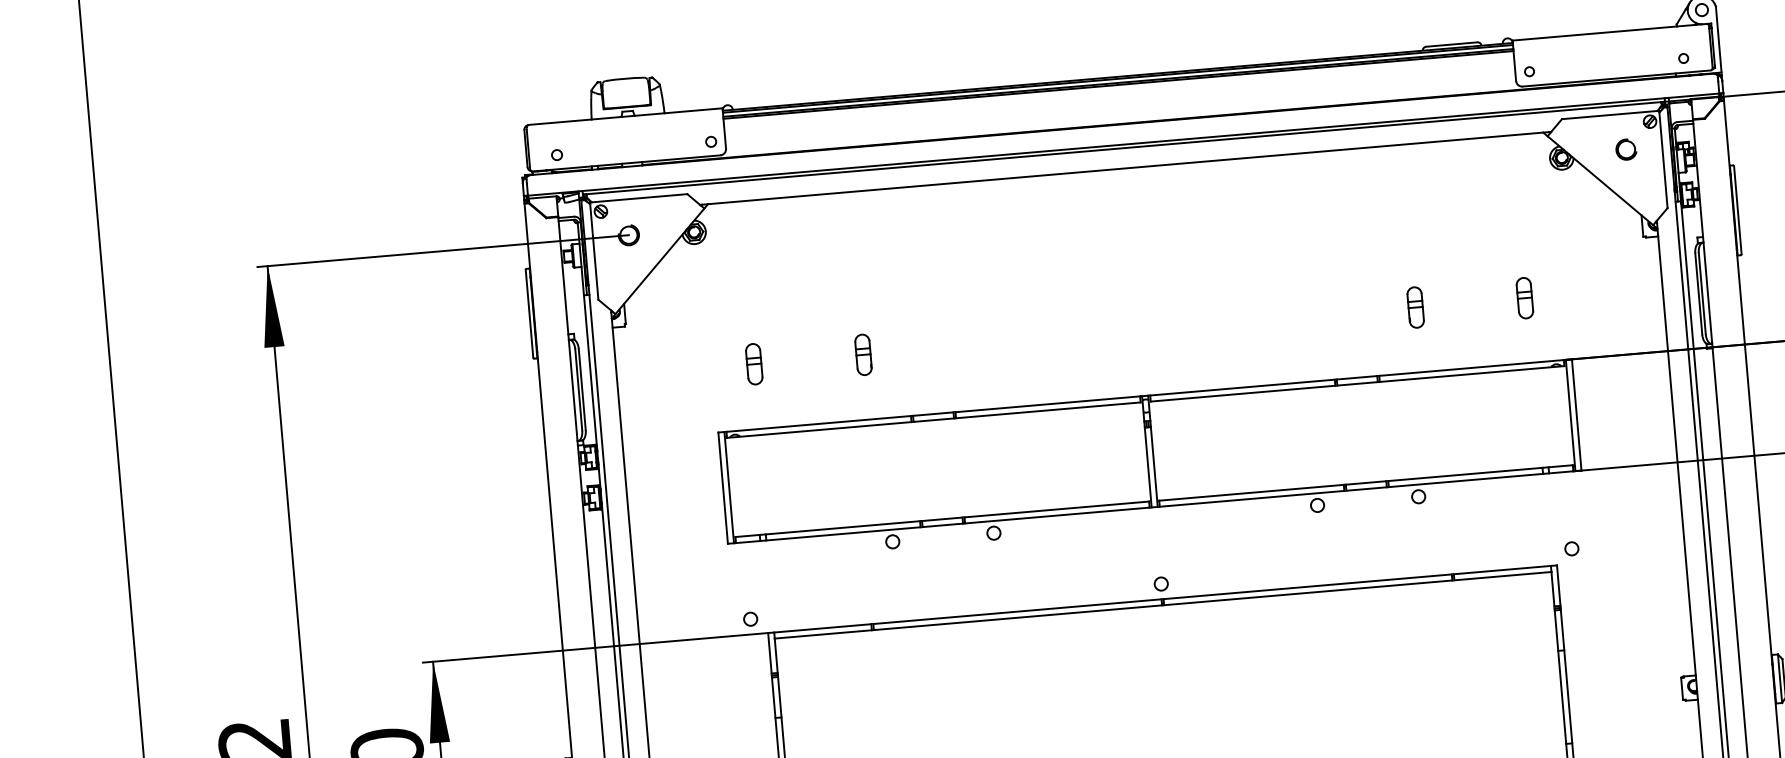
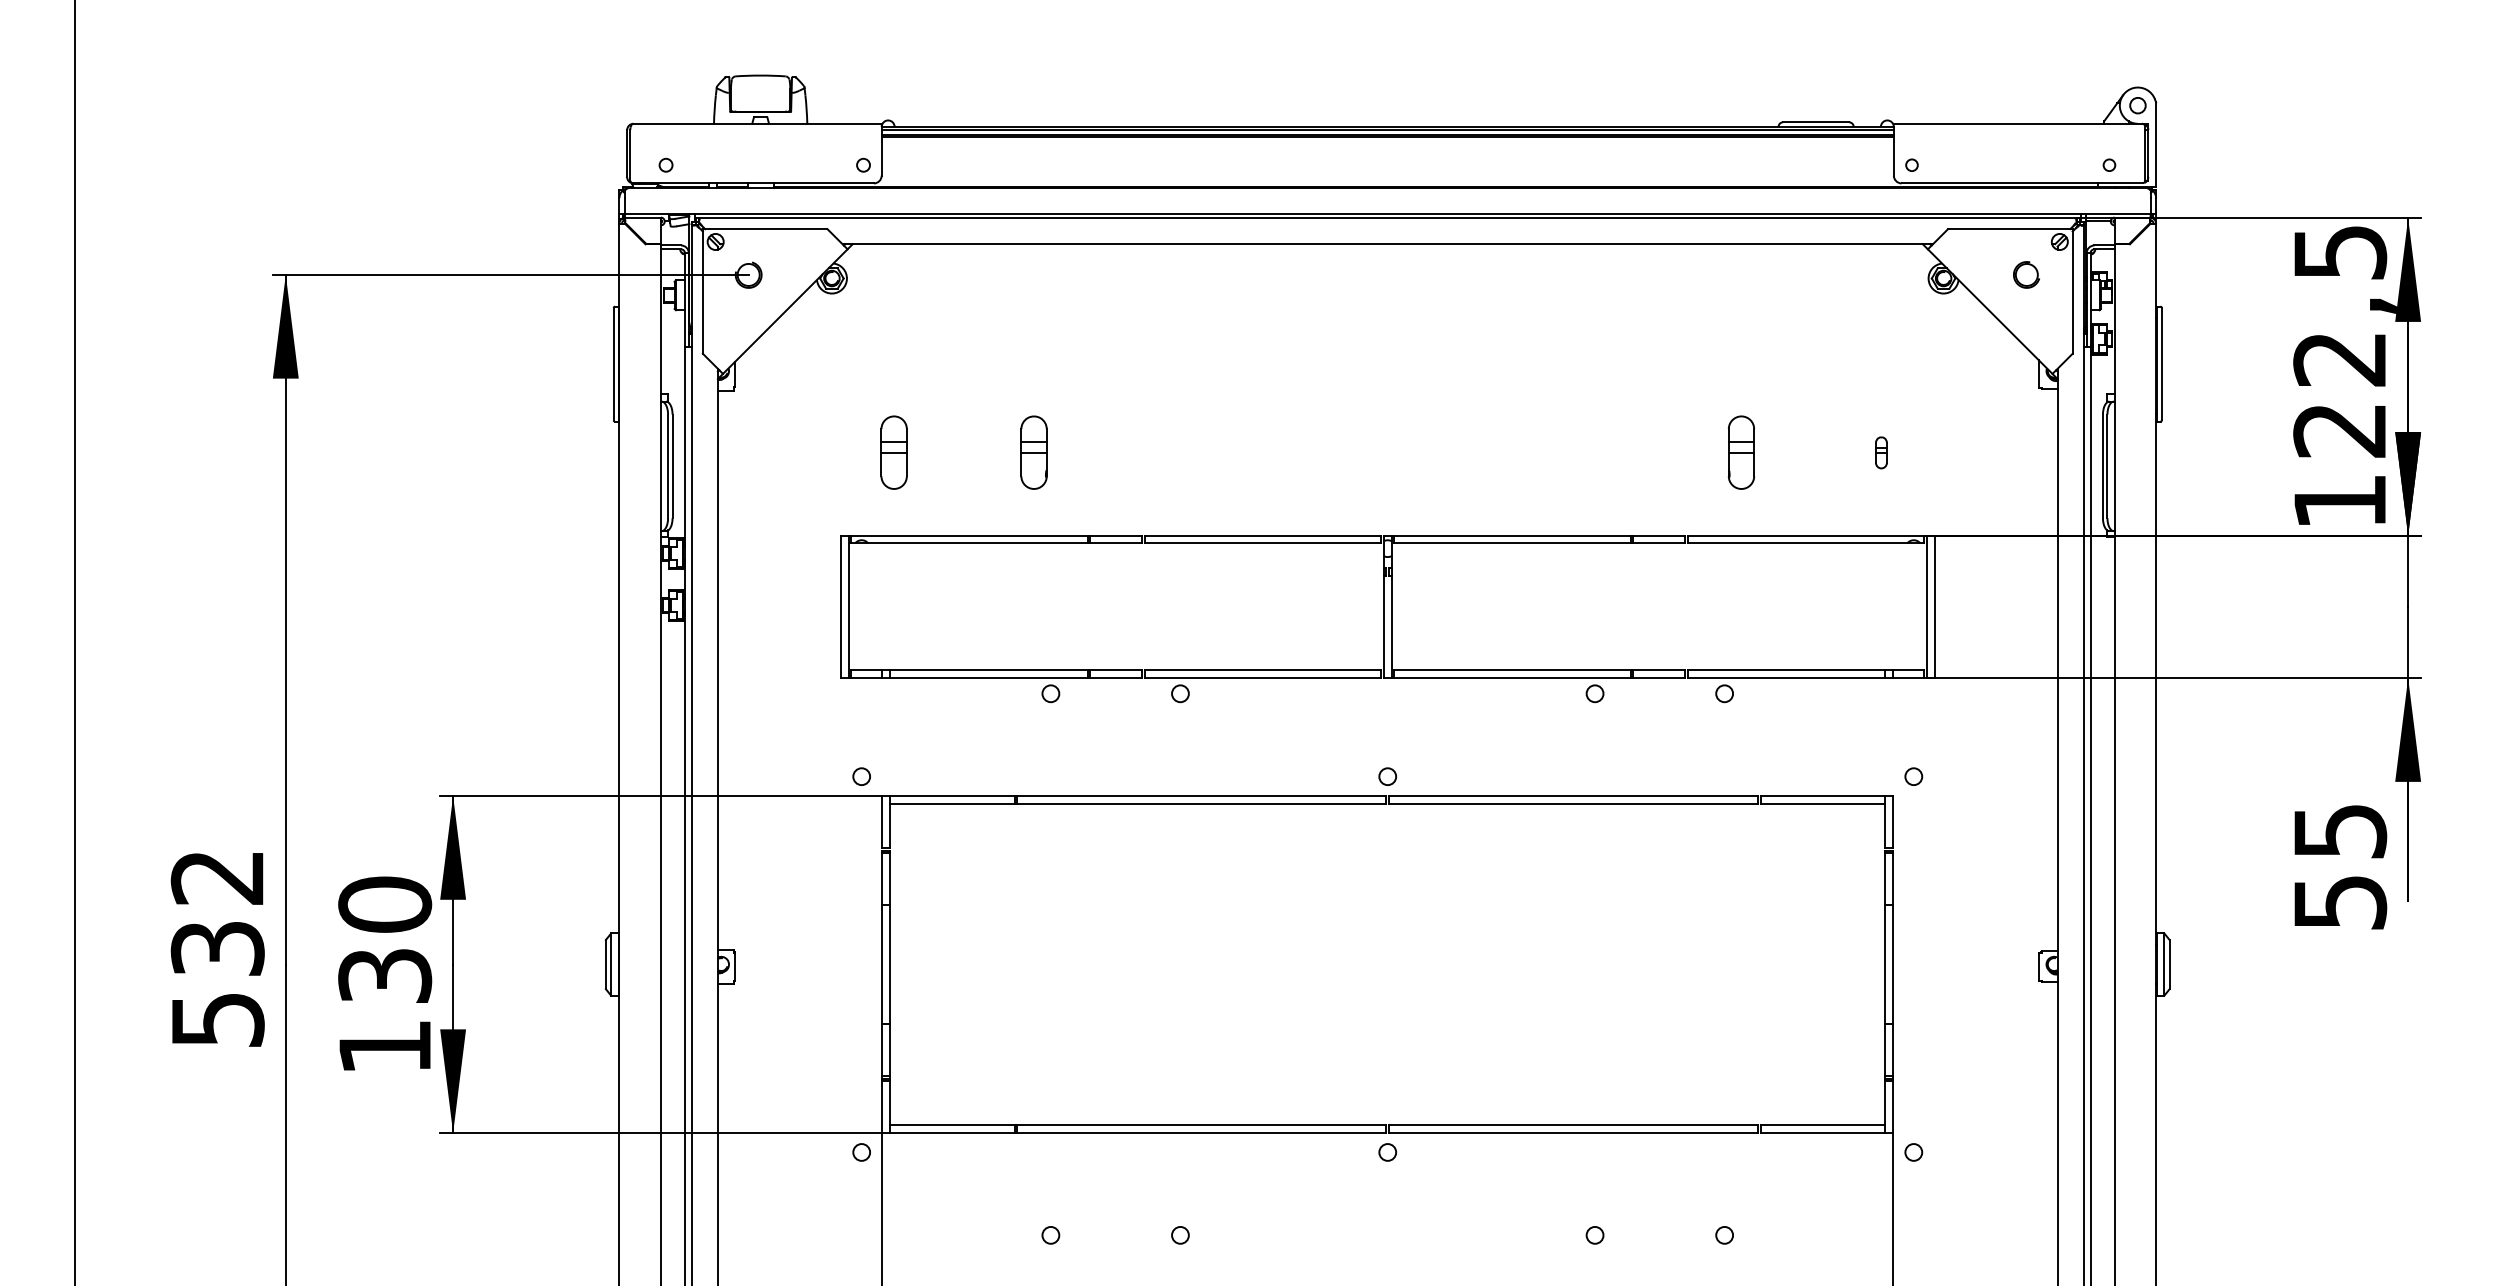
part: (1524, 297) -> (1881, 452), size x0.6
part: (1415, 307) -> (1741, 452), size x1.4
part: (863, 354) -> (1033, 452), size x1.4
part: (753, 364) -> (893, 452), size x1.4

